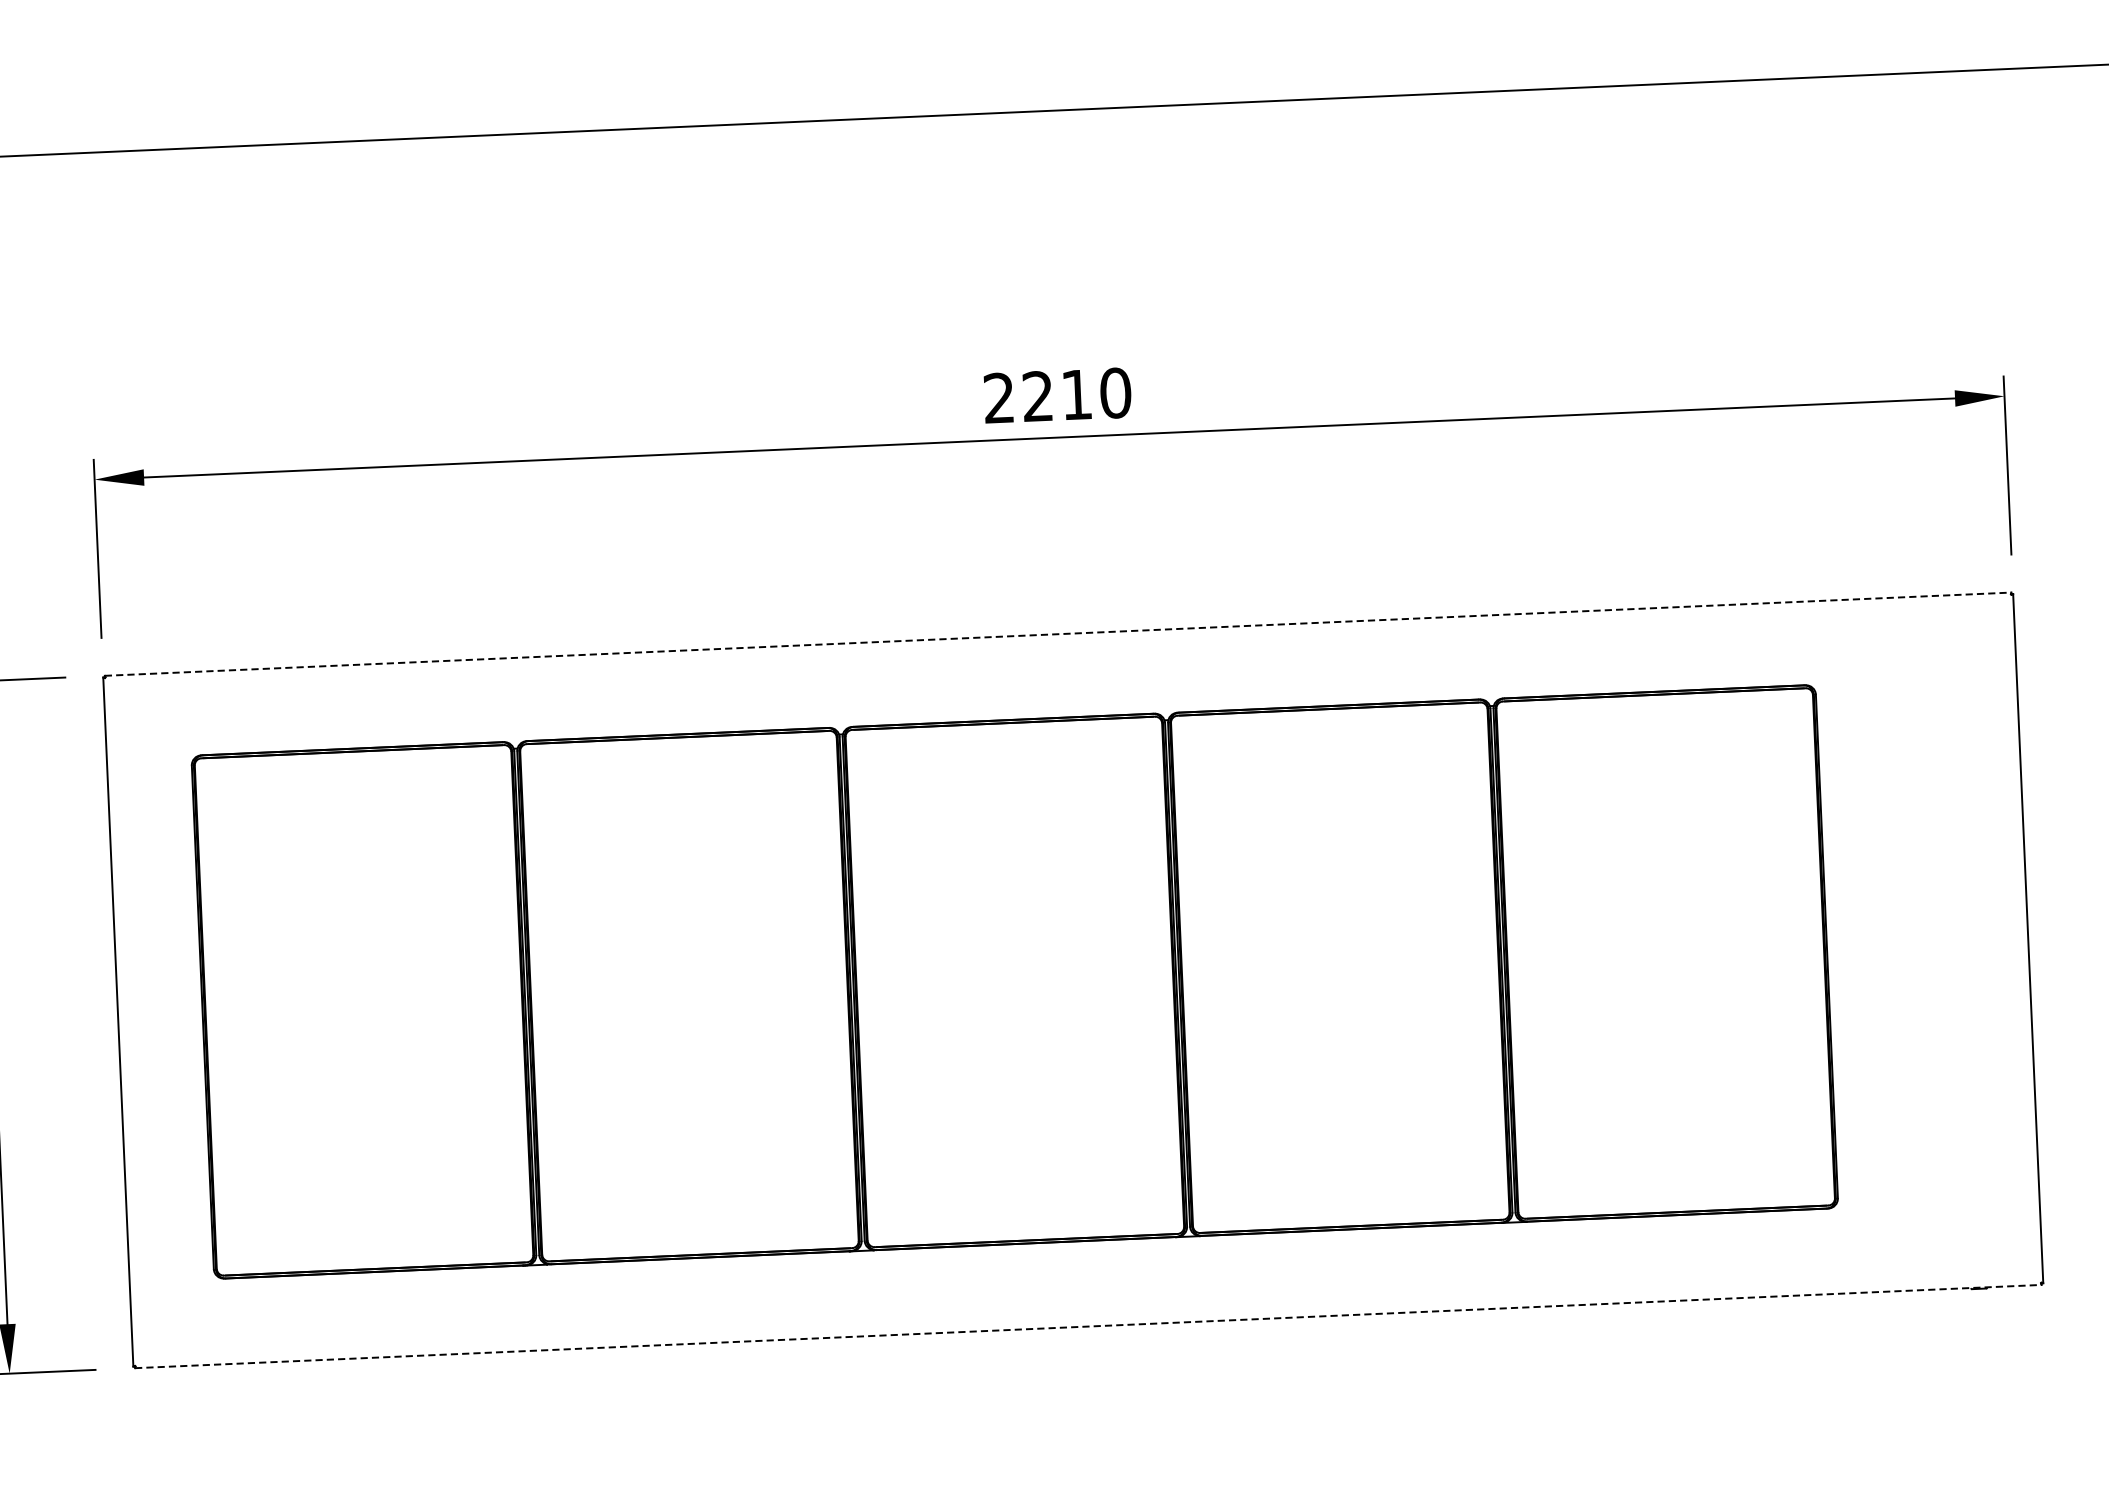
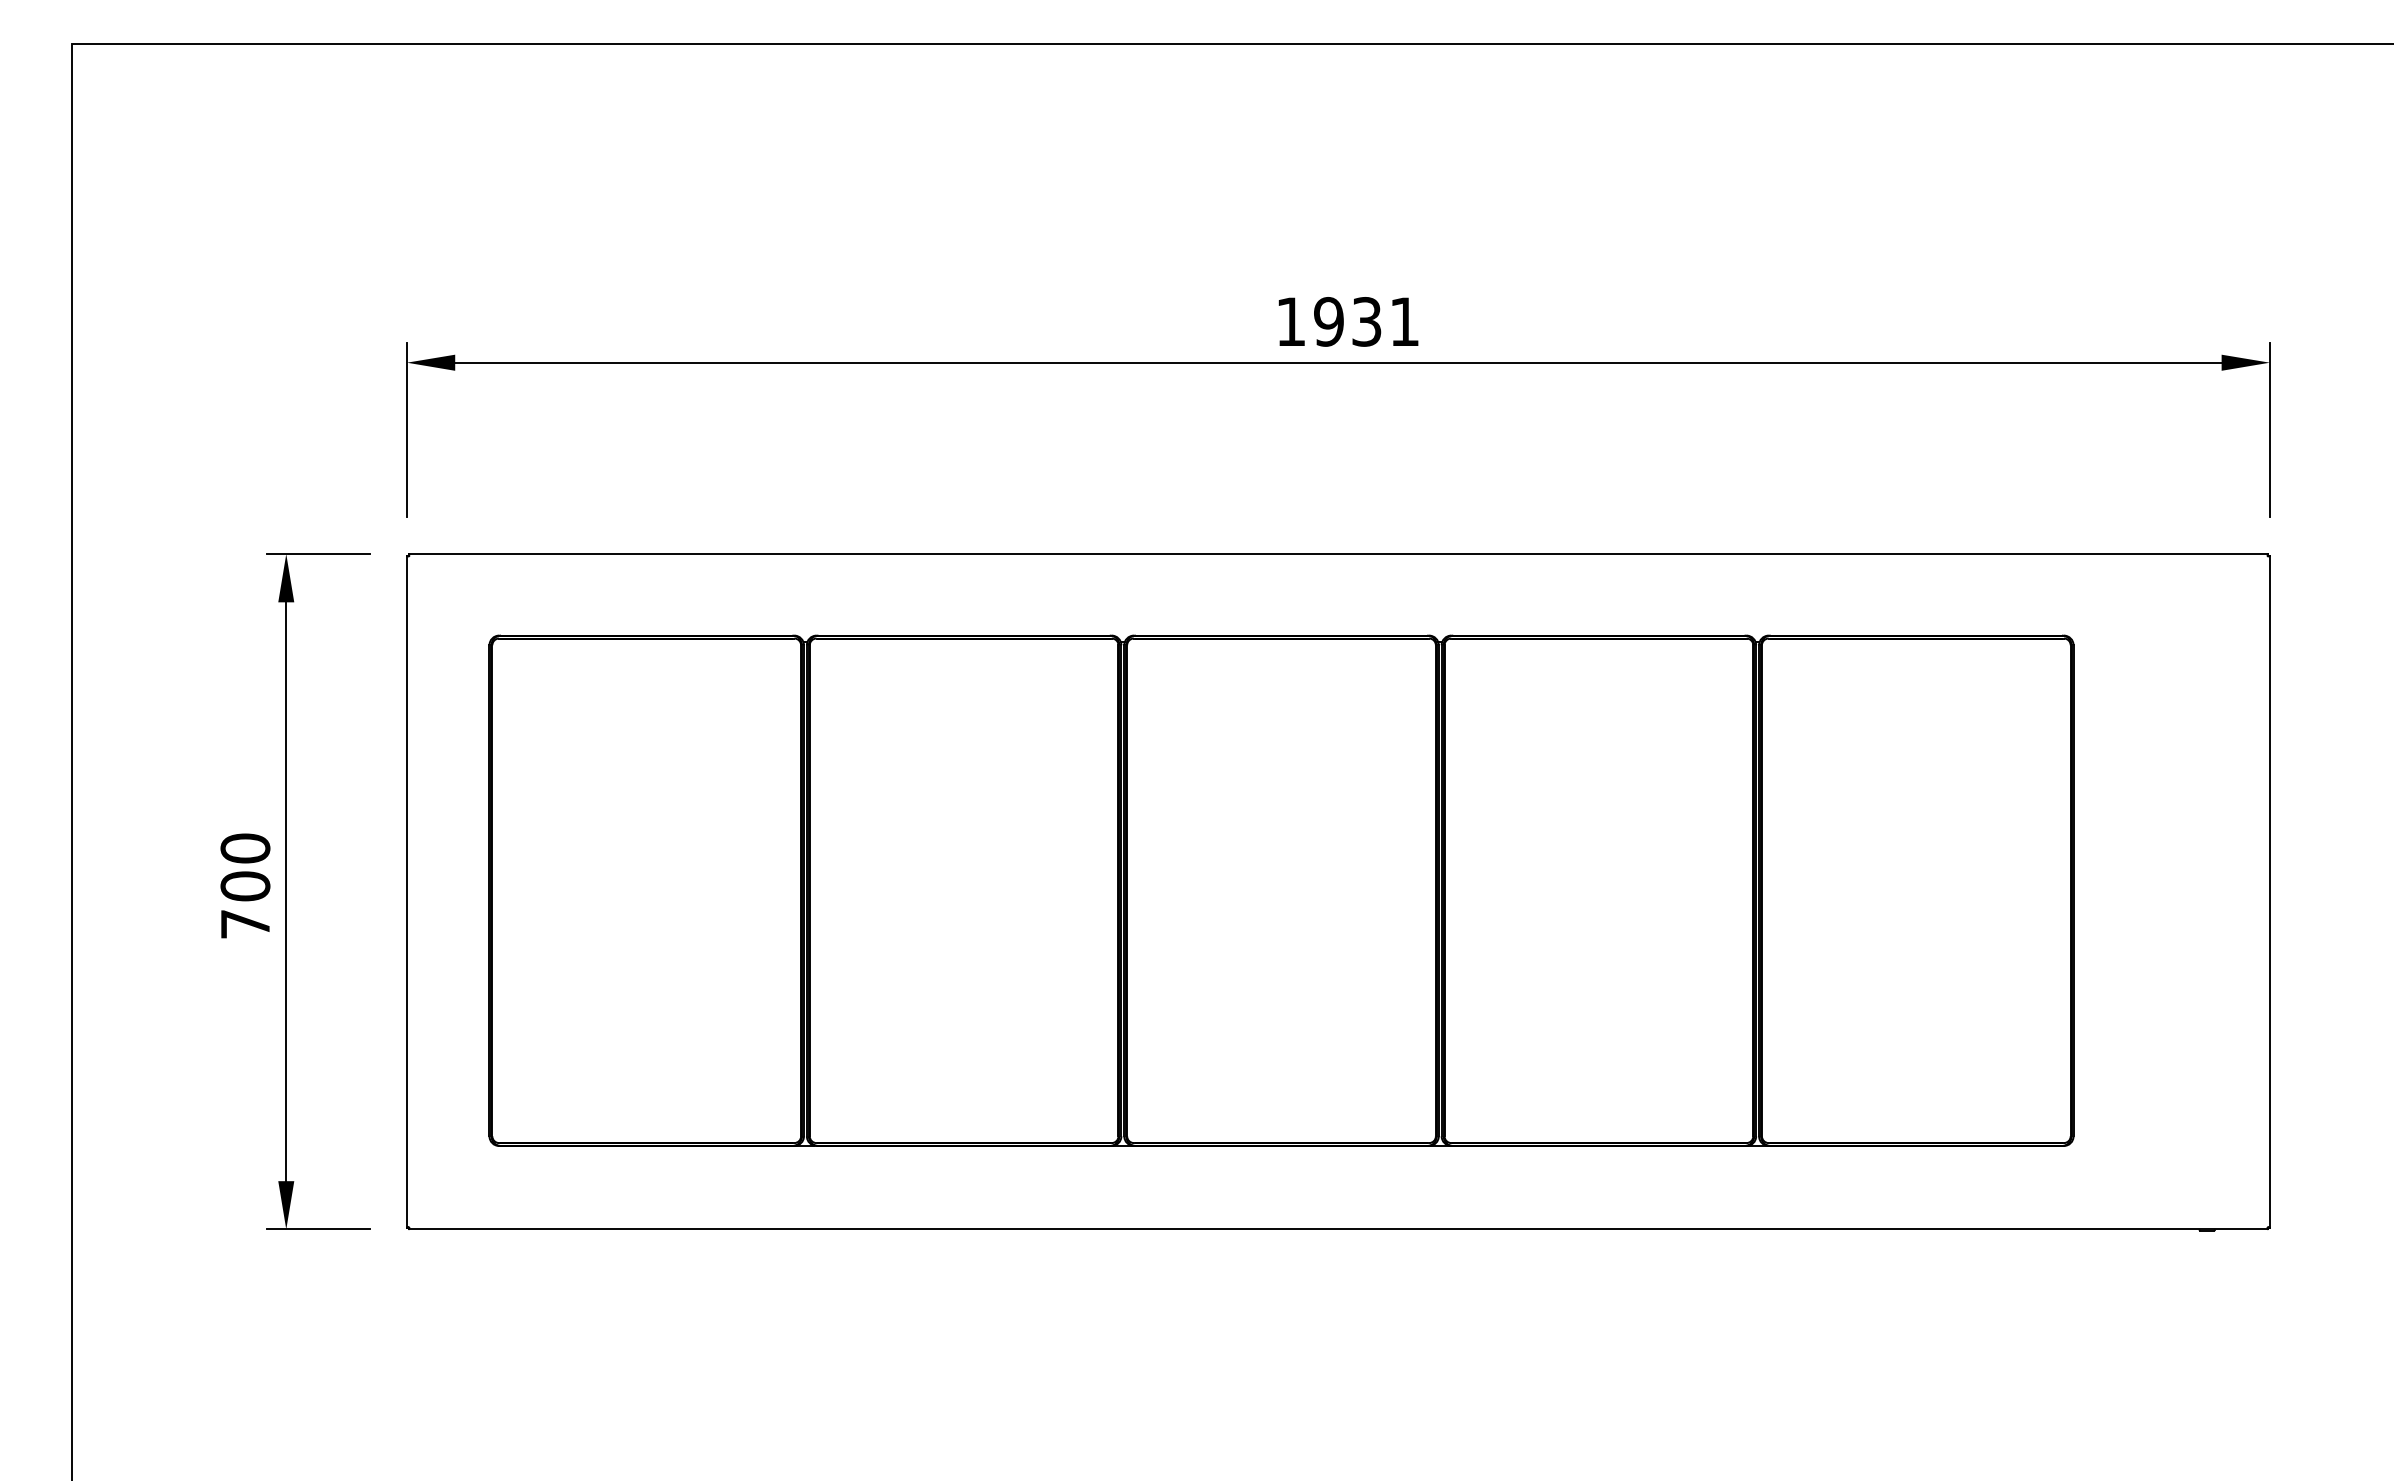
text: (1057, 395) -> (1347, 321), 2210 -> 1931
line: (1058, 634) -> (1338, 554), dashed -> solid
line: (1088, 1326) -> (1338, 1229), dashed -> solid

